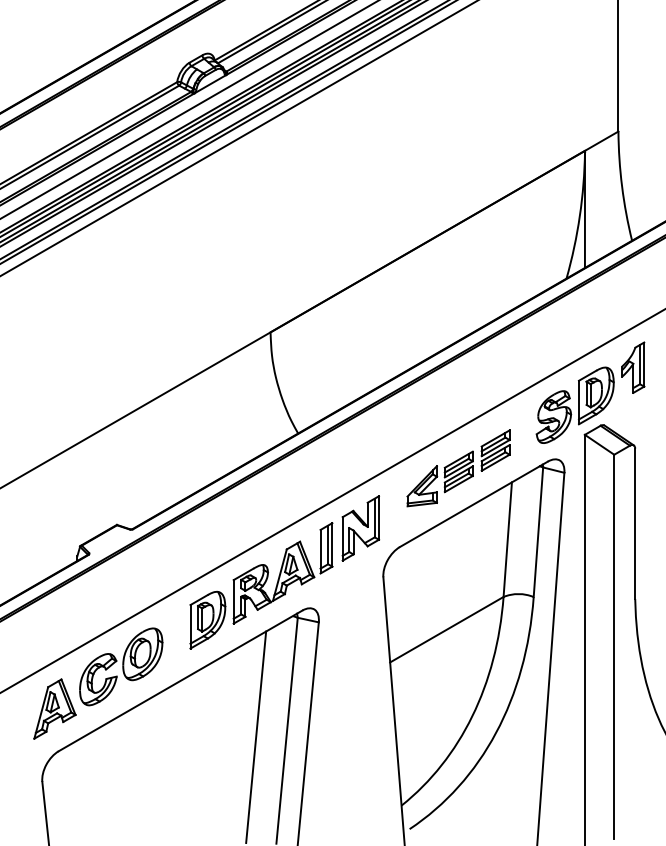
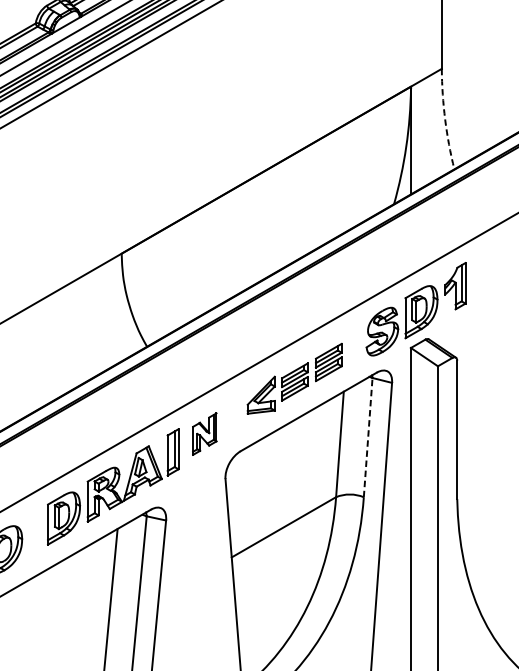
arc: (622, 186) -> (445, 119), solid -> dashed
part: (360, 528) -> (204, 434), size x0.7
line: (538, 532) -> (368, 437), solid -> dashed

